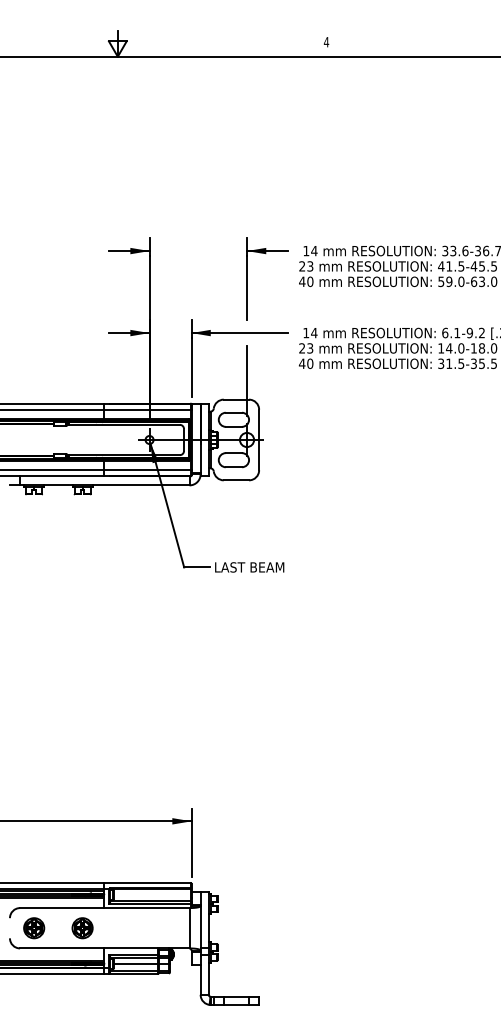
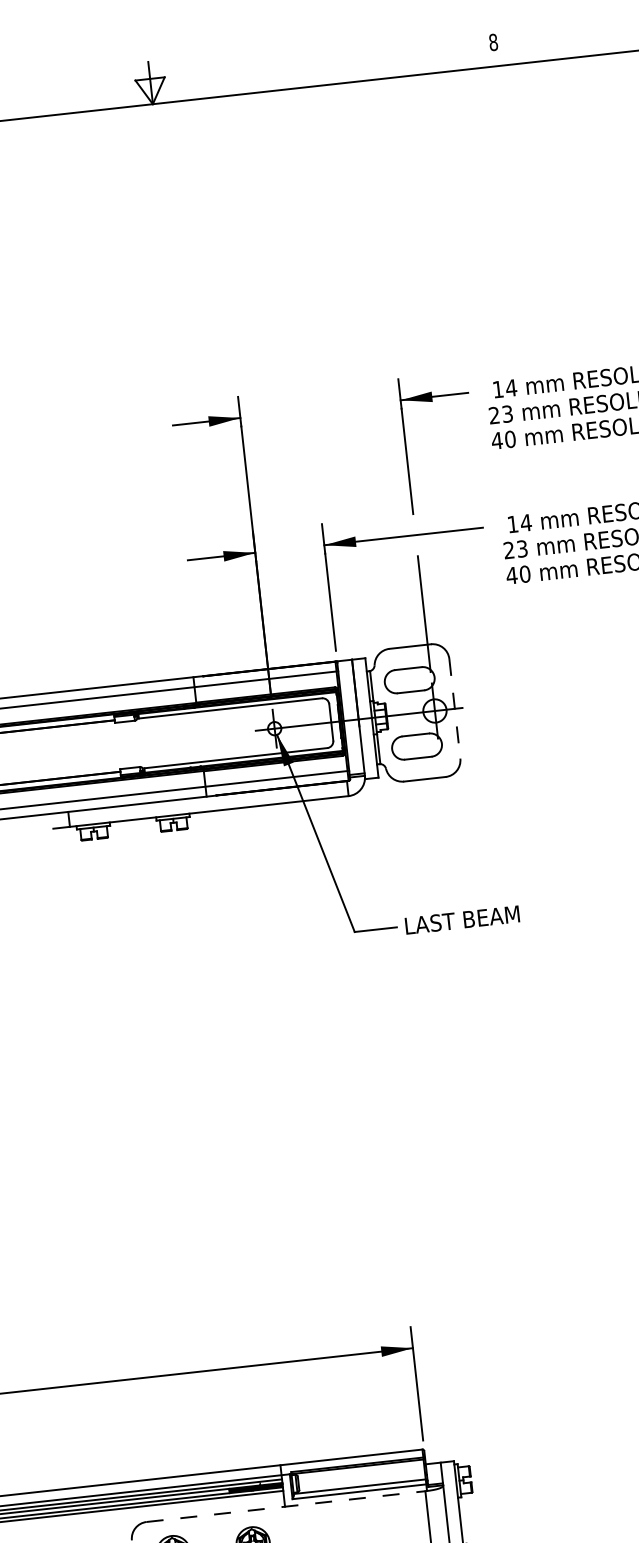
text: (326, 42) -> (493, 42), 4 -> 8
line: (259, 440) -> (455, 709), solid -> dashed
line: (104, 908) -> (285, 1507), solid -> dashed

